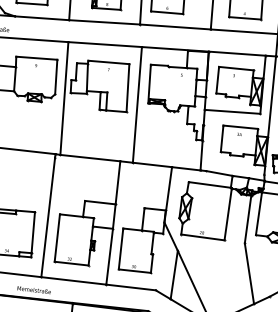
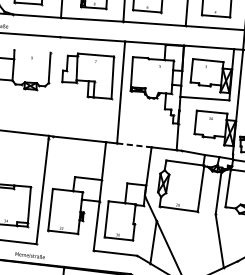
line: (36, 57) -> (32, 50), removed
line: (64, 98) -> (56, 86), removed
line: (152, 164) -> (134, 144), solid -> dashed
line: (73, 280) -> (64, 247), removed

